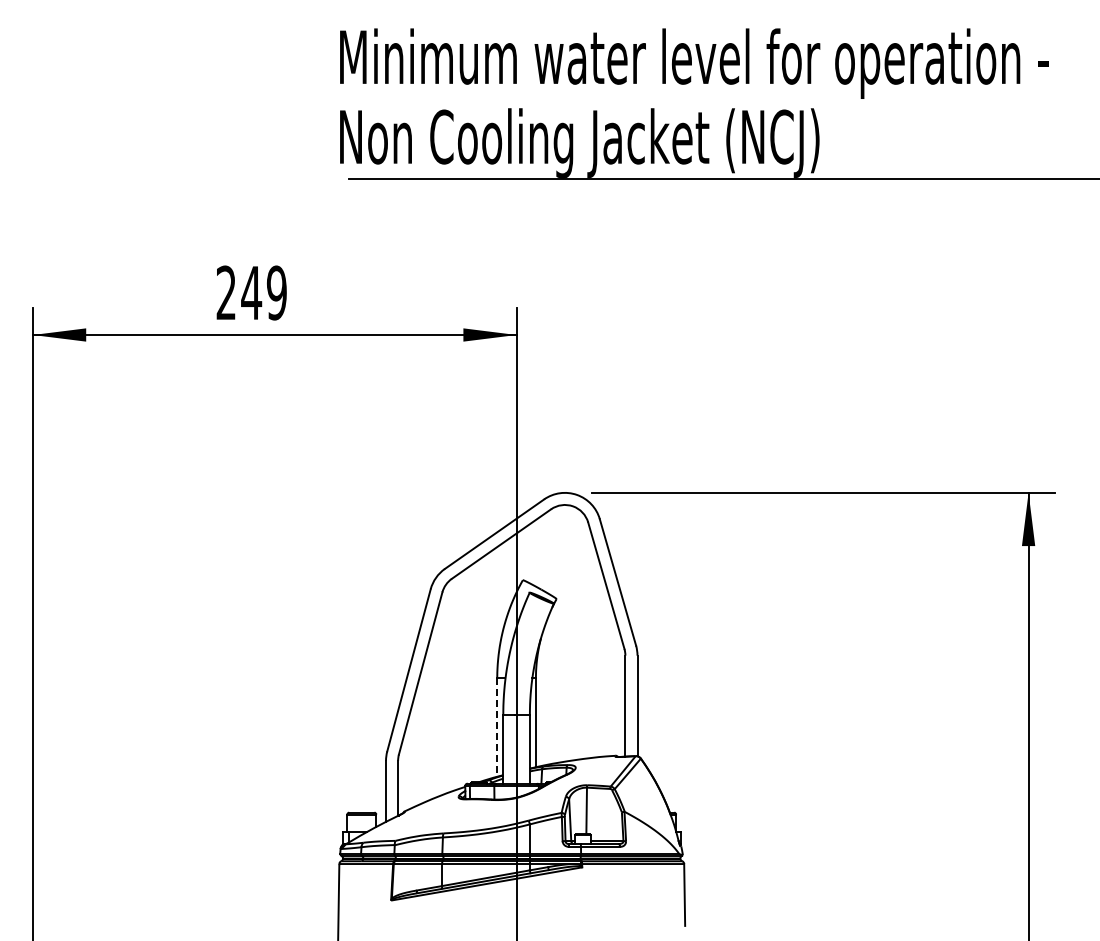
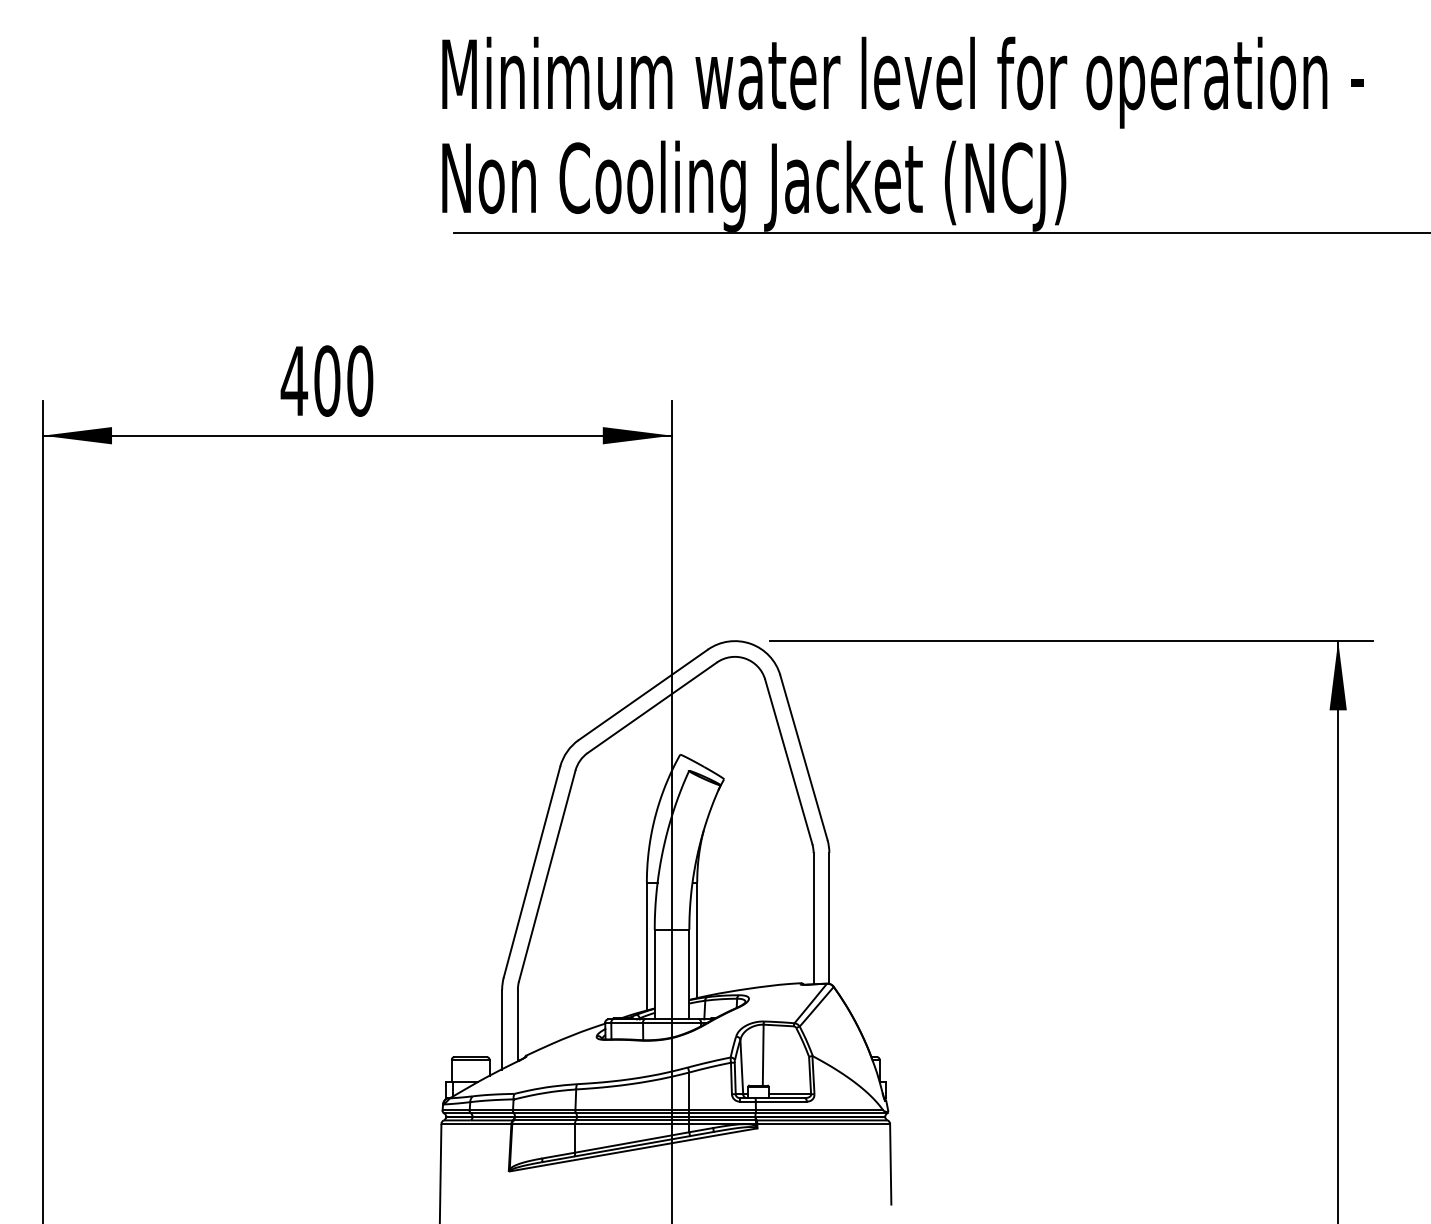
text: (250, 292) -> (325, 380), 249 -> 400
line: (497, 728) -> (647, 947), dashed -> solid

